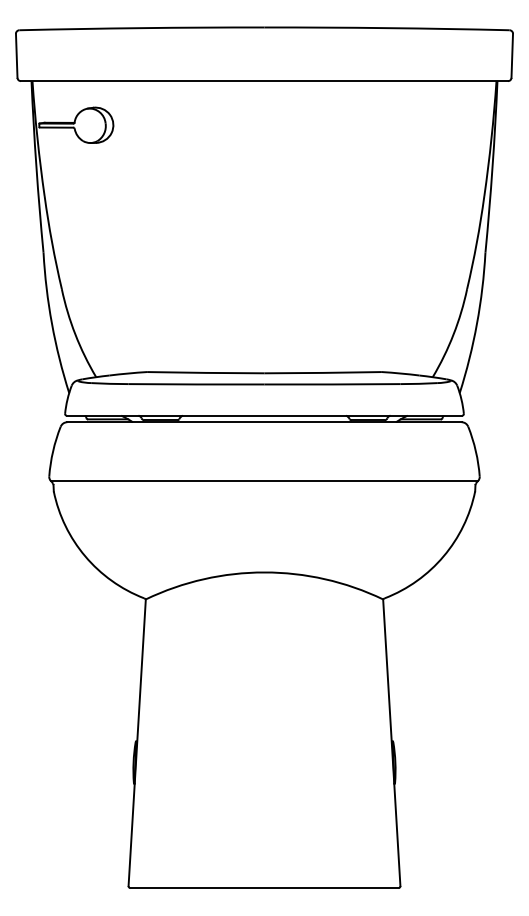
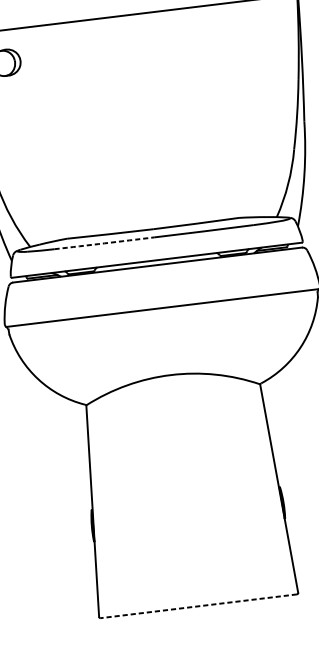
arc: (196, 384) -> (104, 243), solid -> dashed
line: (264, 888) -> (198, 606), solid -> dashed

